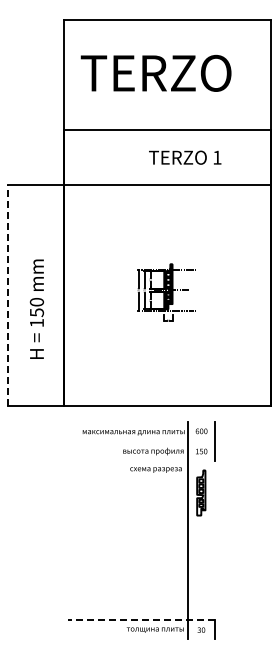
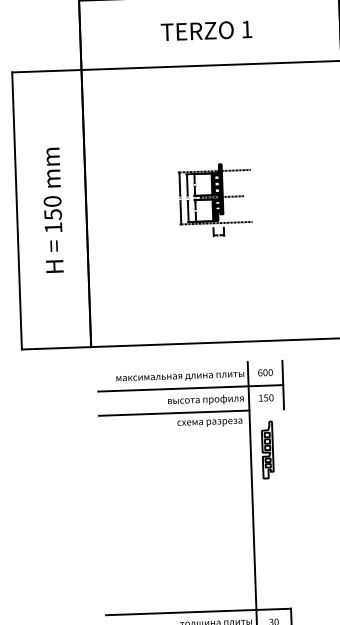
text: (185, 157) -> (206, 30), moved
line: (8, 295) -> (17, 210), dashed -> solid
text: (36, 308) -> (52, 209), moved
line: (141, 441) -> (190, 388), added
line: (127, 461) -> (173, 413), added
line: (141, 619) -> (198, 611), dashed -> solid

